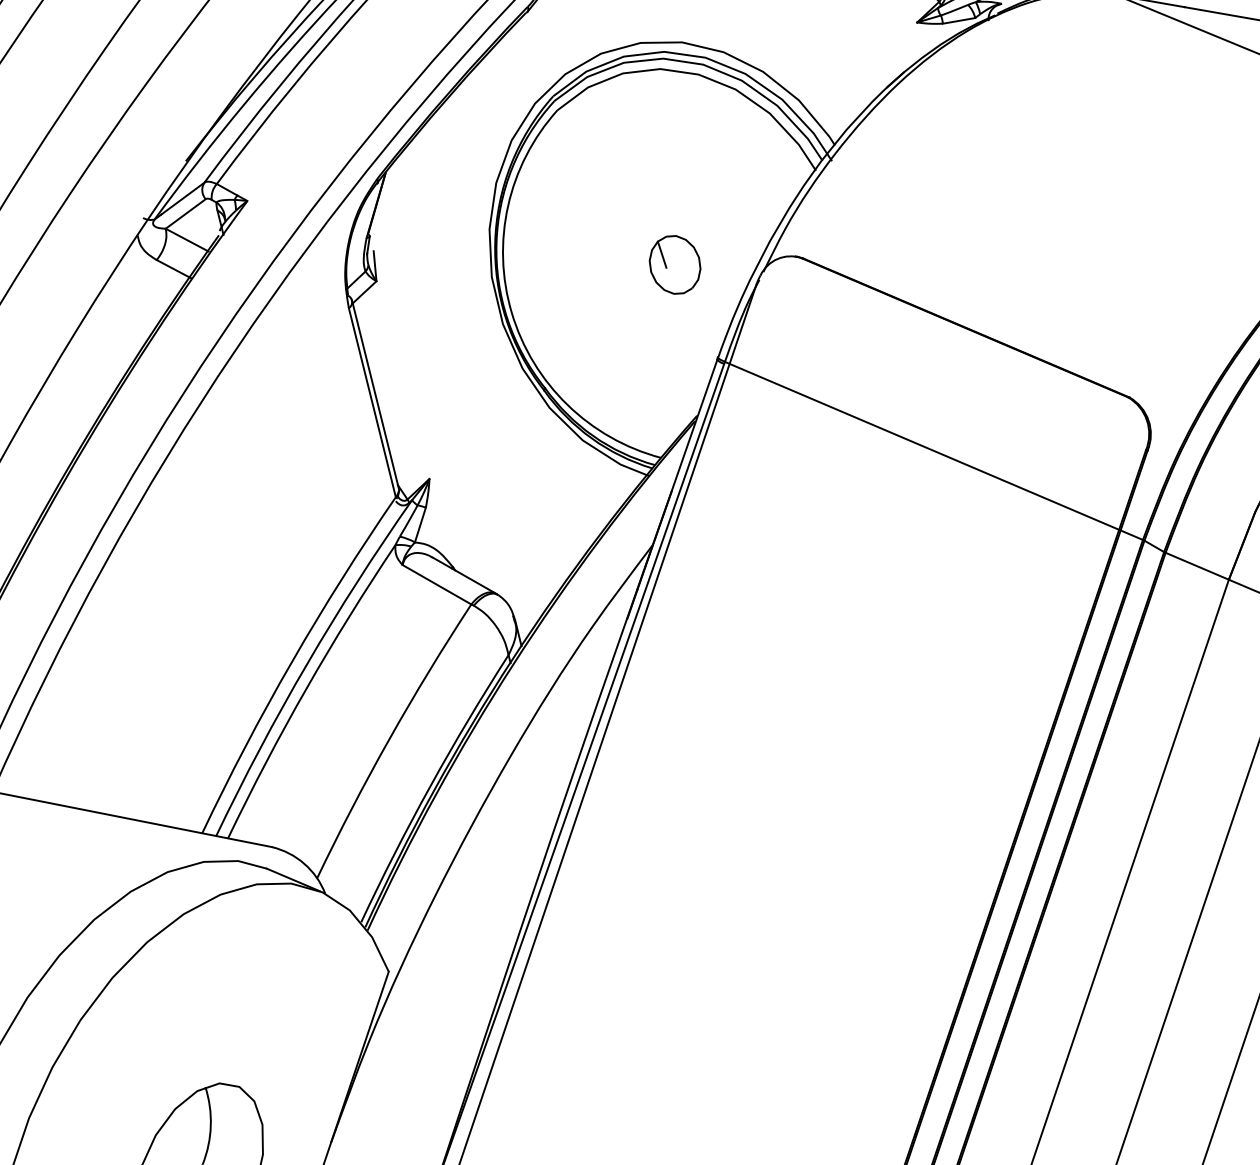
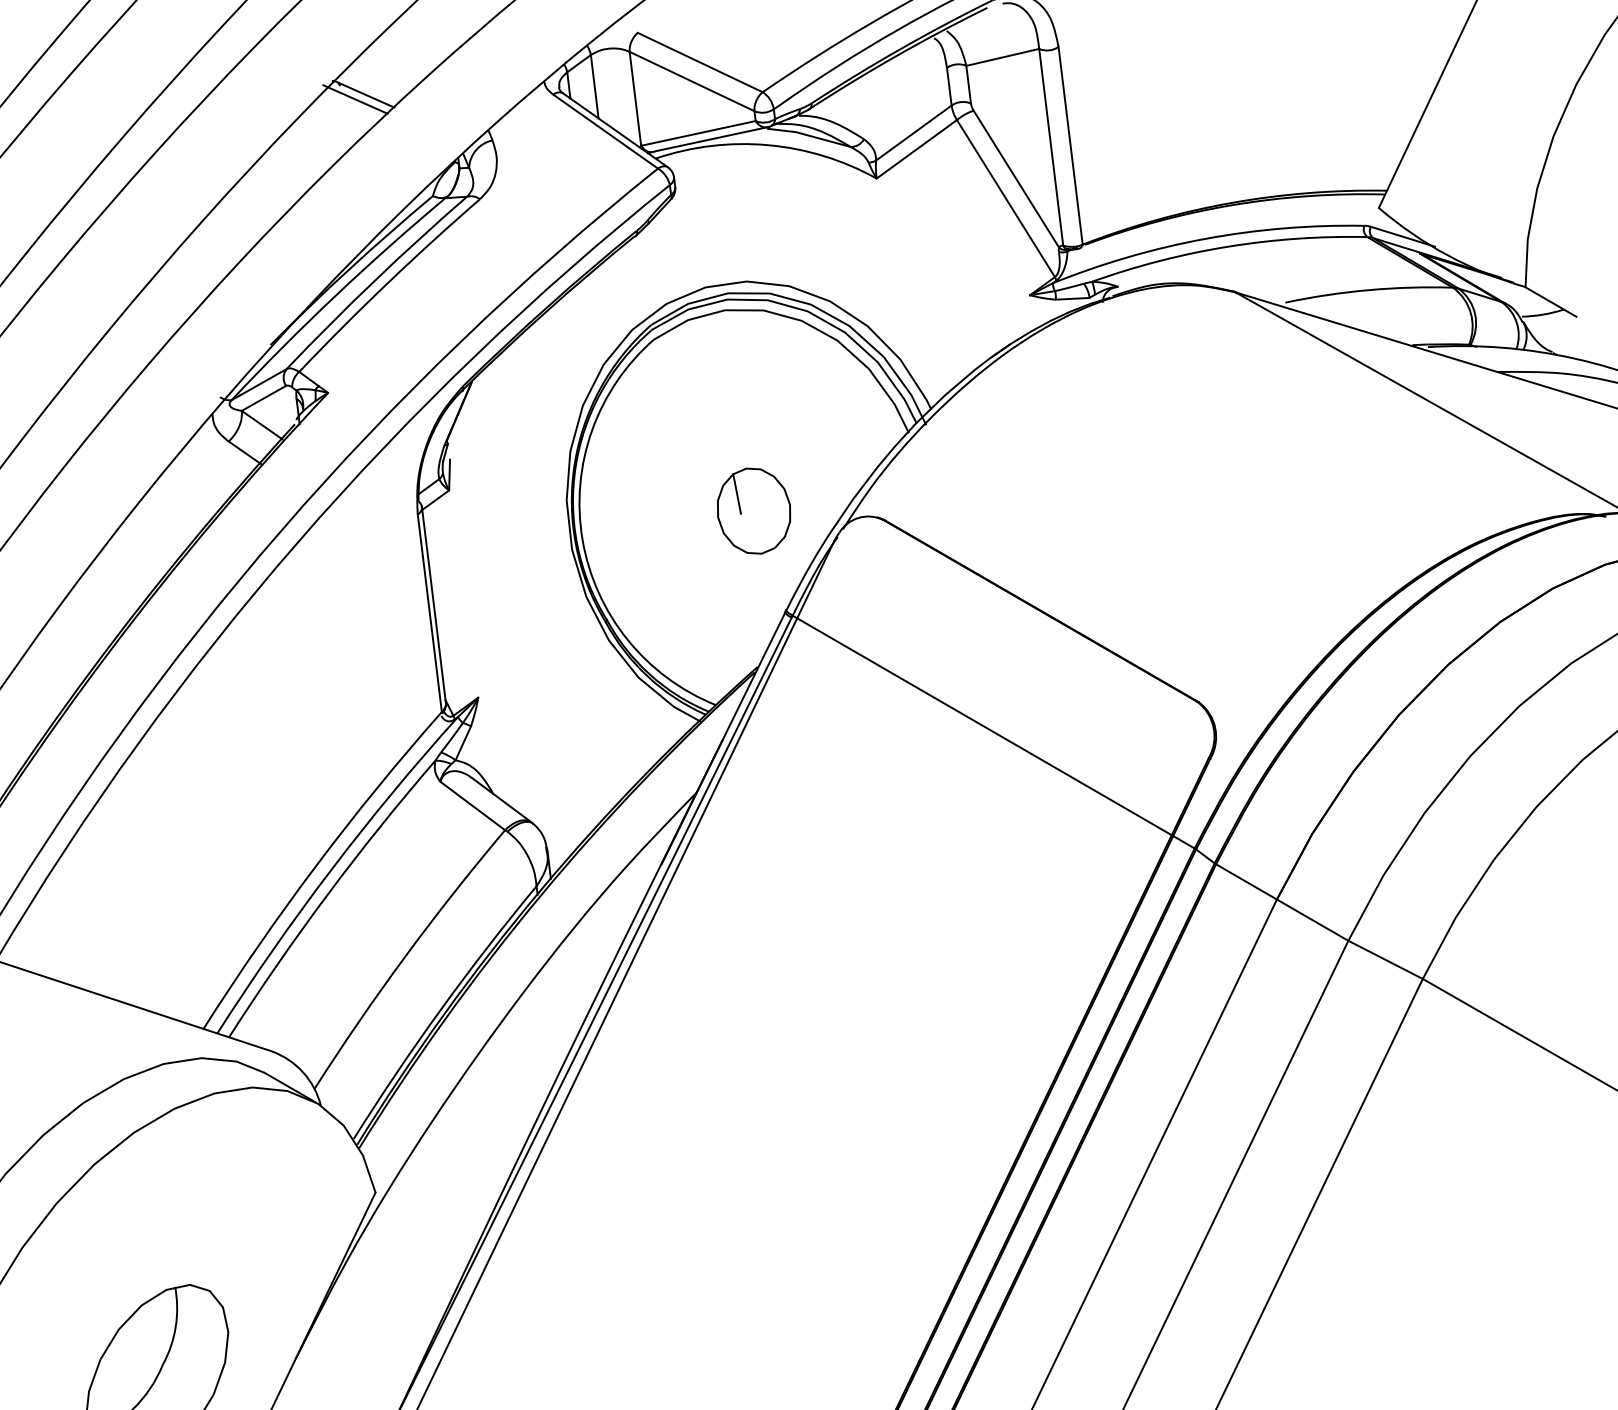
part: (675, 264) -> (754, 510), size x1.43

